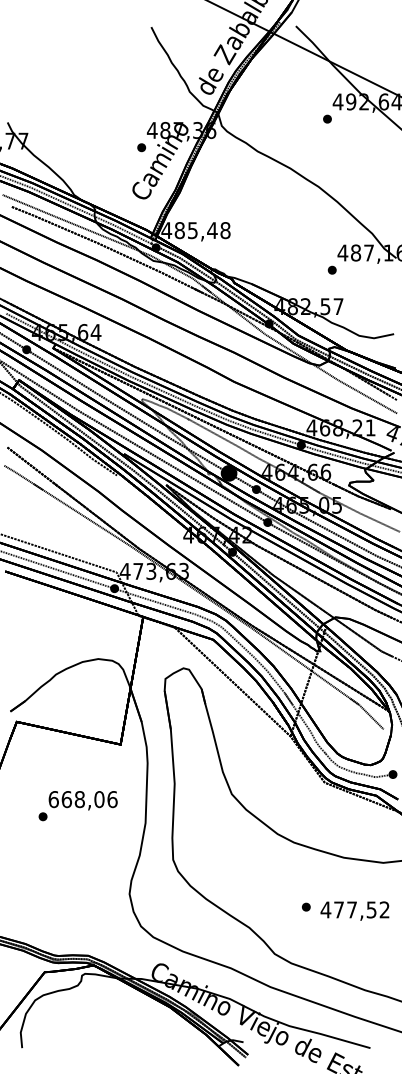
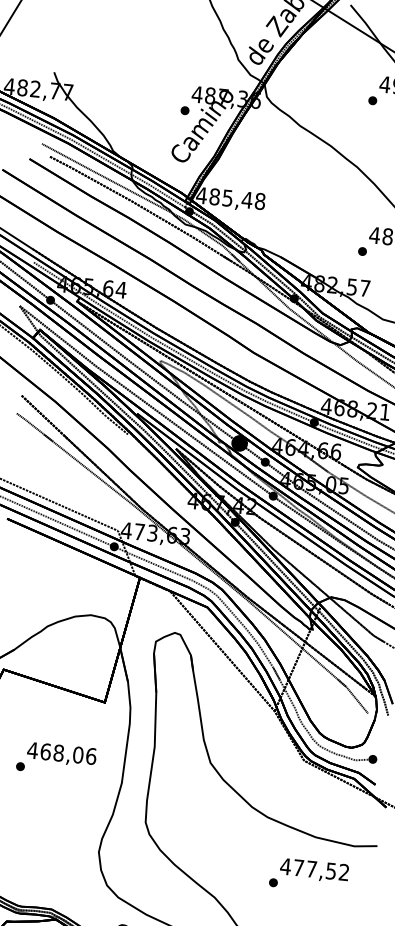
text: (53, 799) -> (32, 750), 668,06 -> 468,06
text: (354, 910) -> (314, 870), moved

